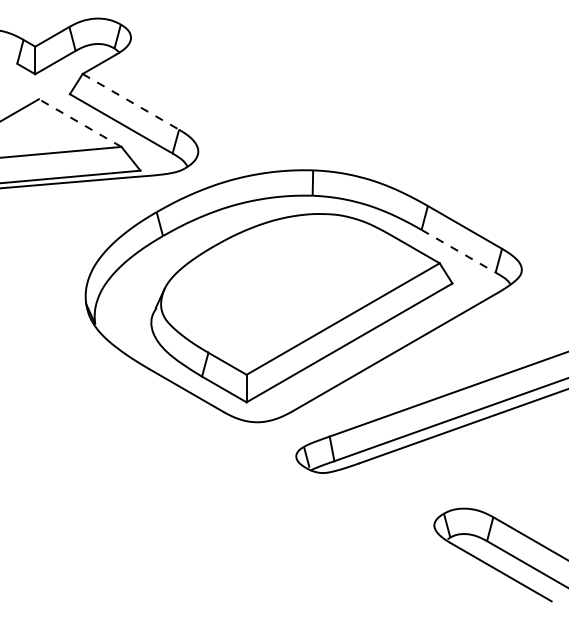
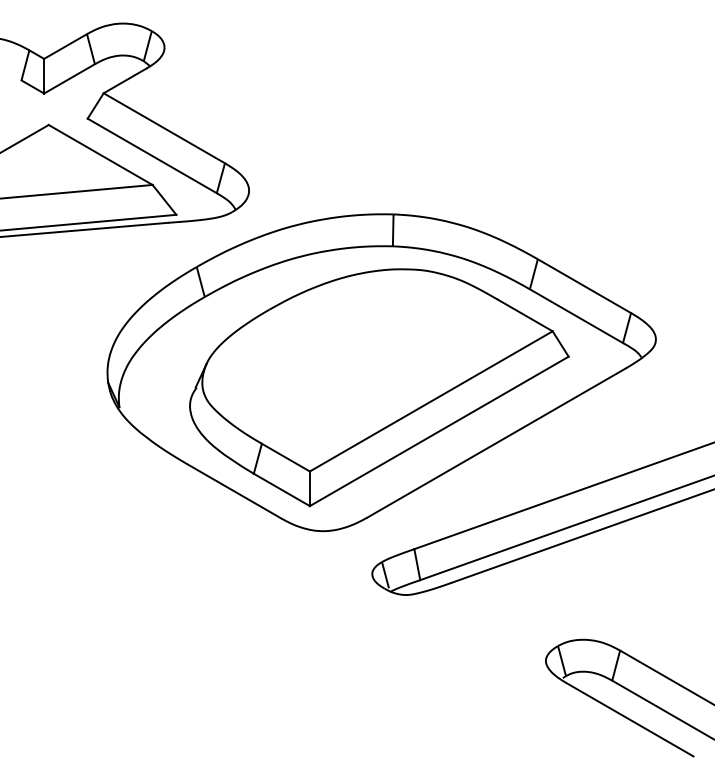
line: (130, 101) -> (163, 127), dashed -> solid
line: (80, 123) -> (100, 155), dashed -> solid
line: (458, 251) -> (576, 316), dashed -> solid

